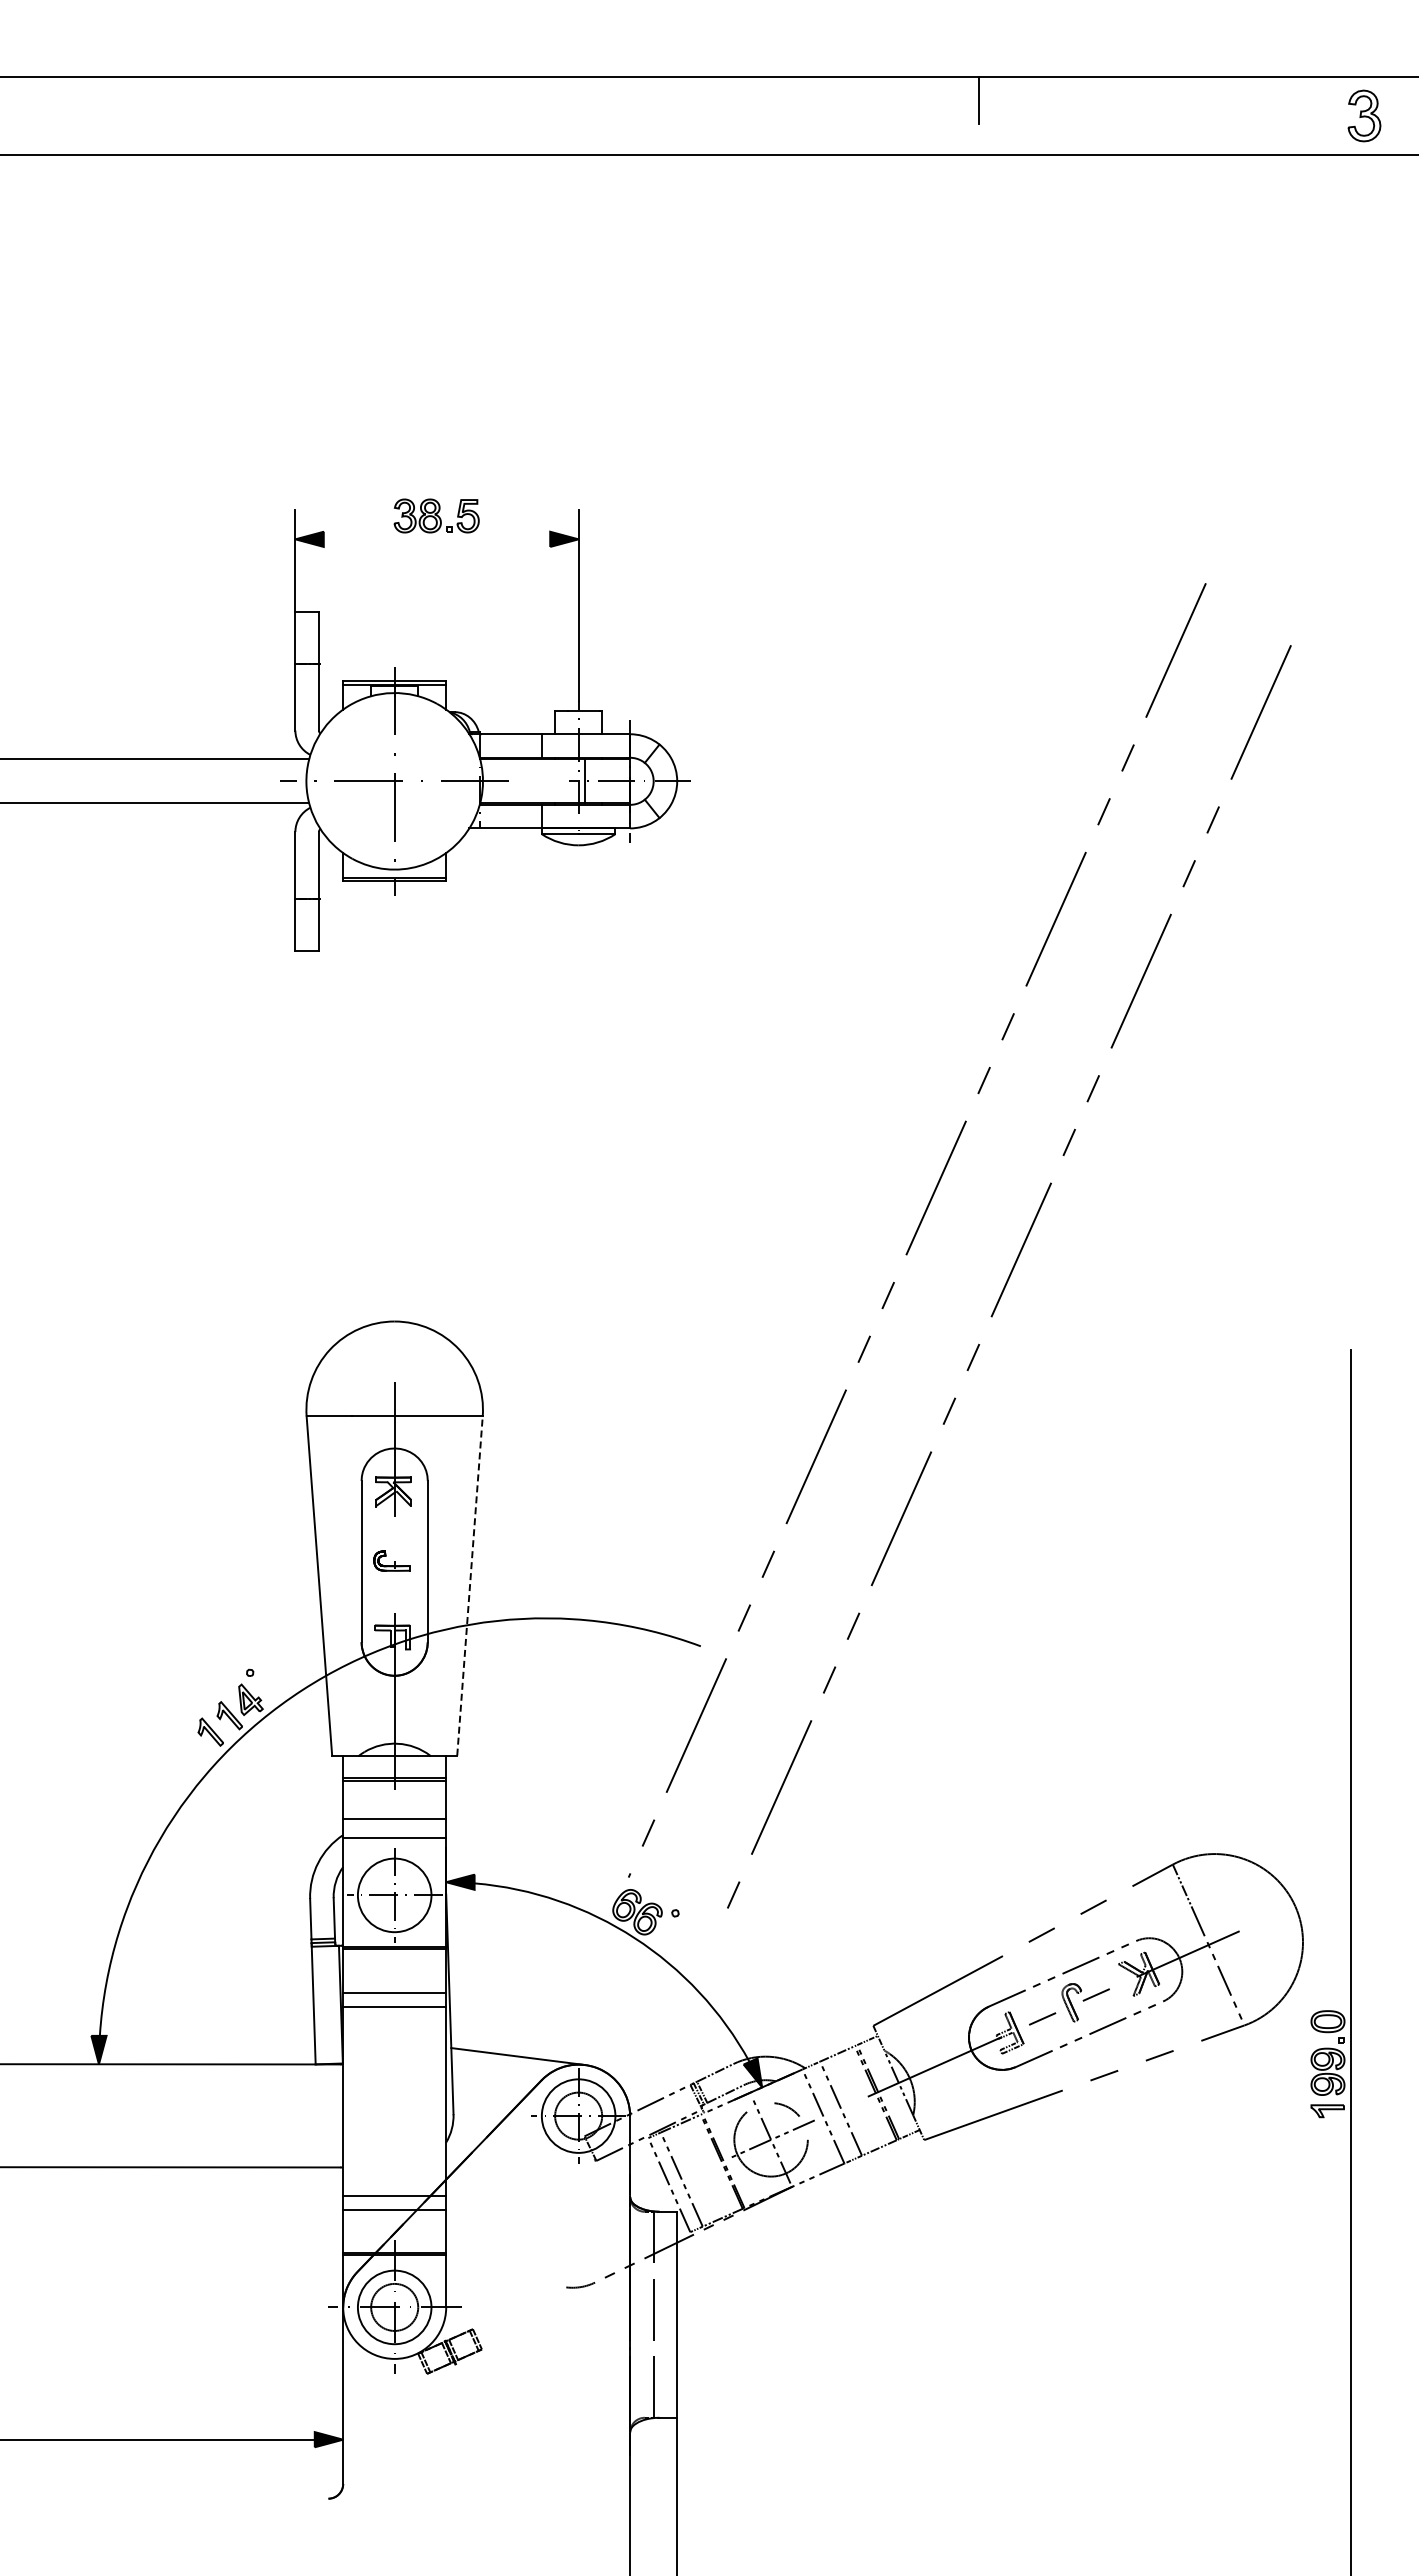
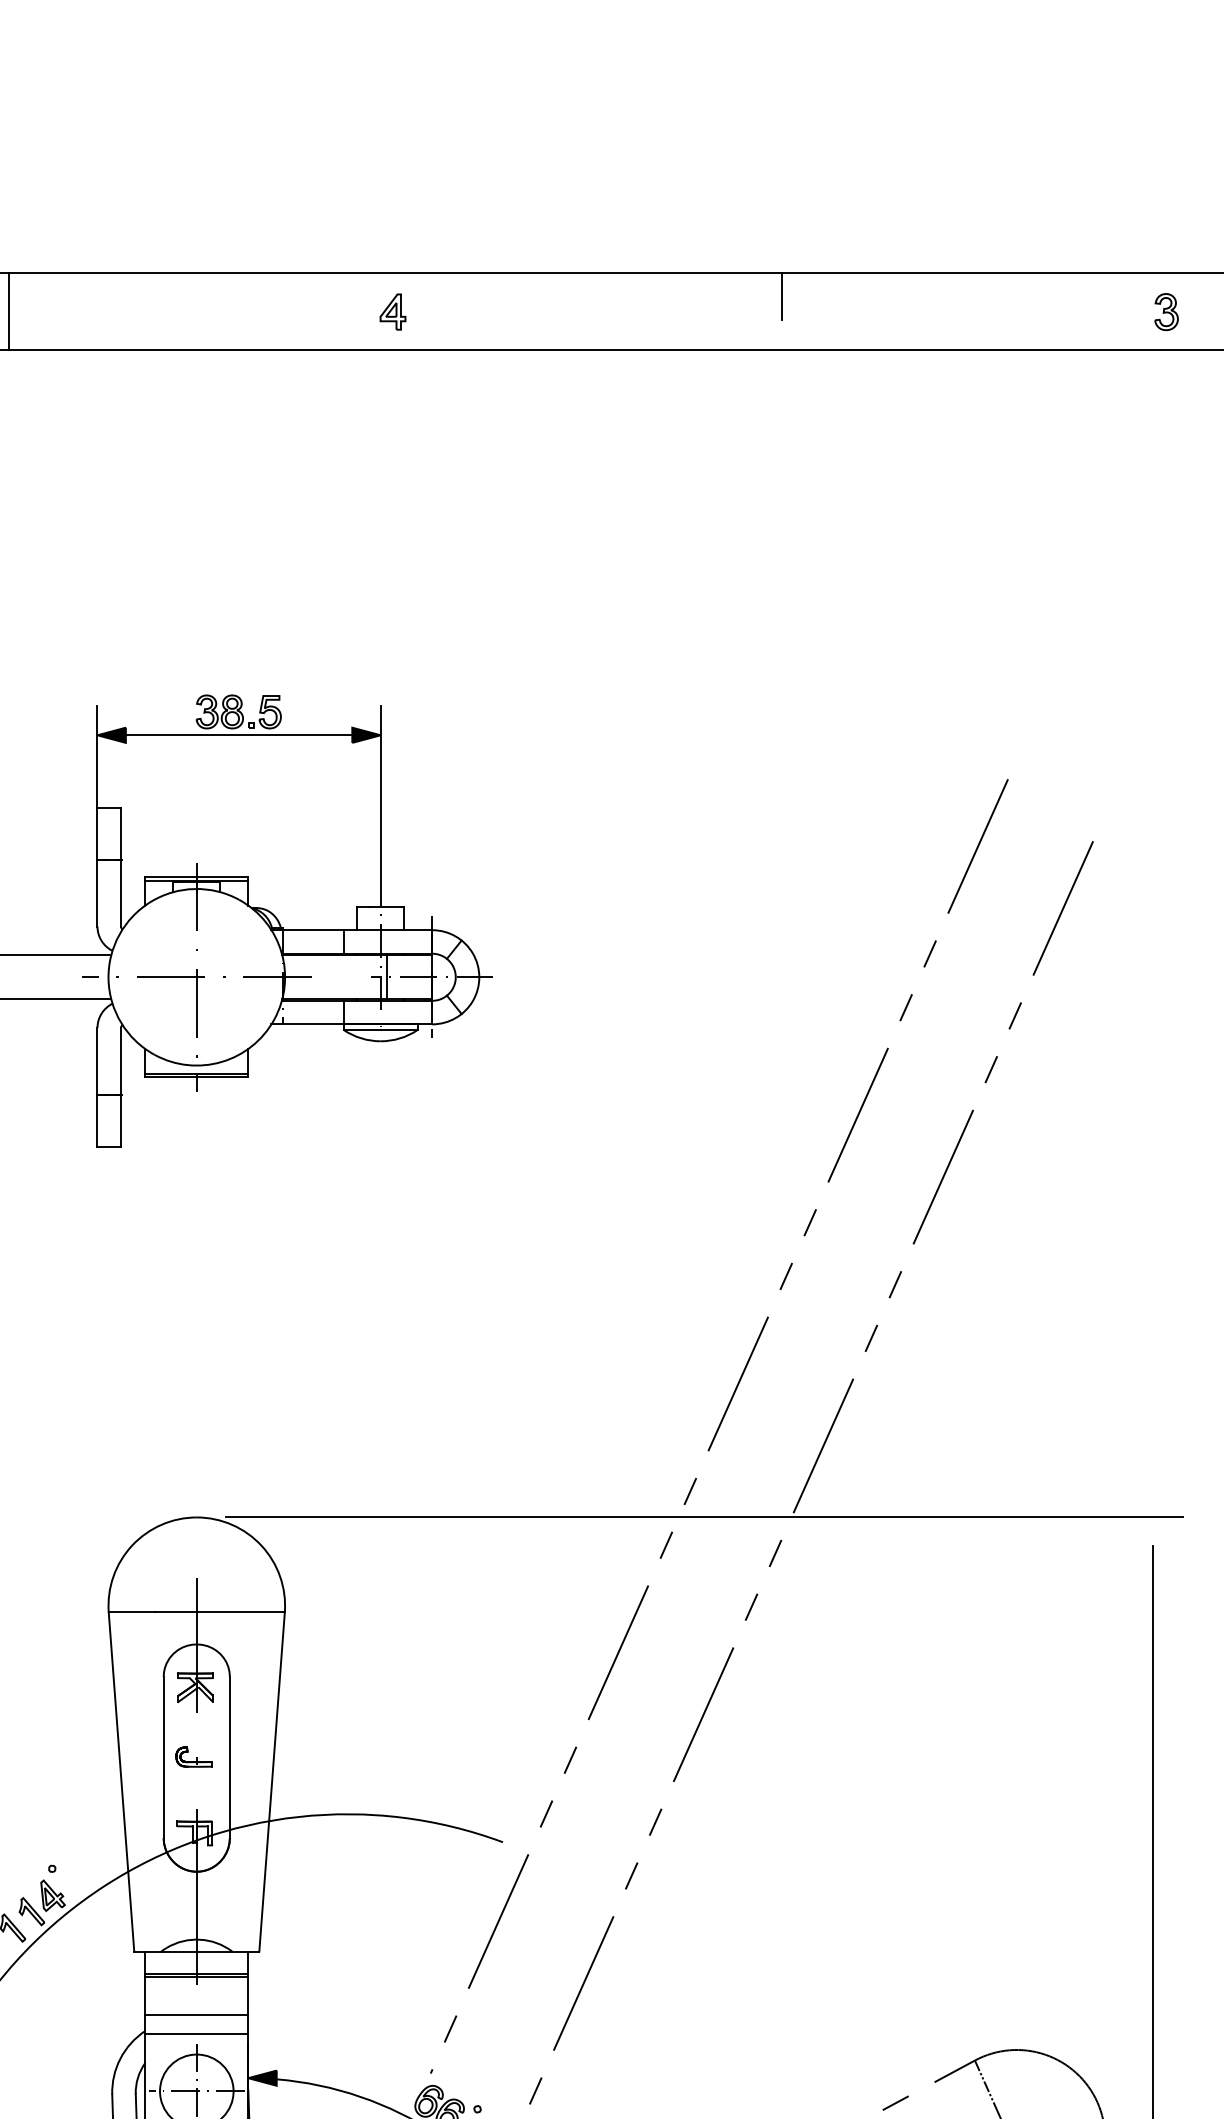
line: (206, 115) -> (8, 311), added
part: (590, 115) -> (392, 311), added
part: (1364, 116) -> (1166, 312), size x0.71
line: (436, 539) -> (238, 735), added
line: (902, 1321) -> (704, 1517), added
line: (470, 1585) -> (272, 1781), dashed -> solid

